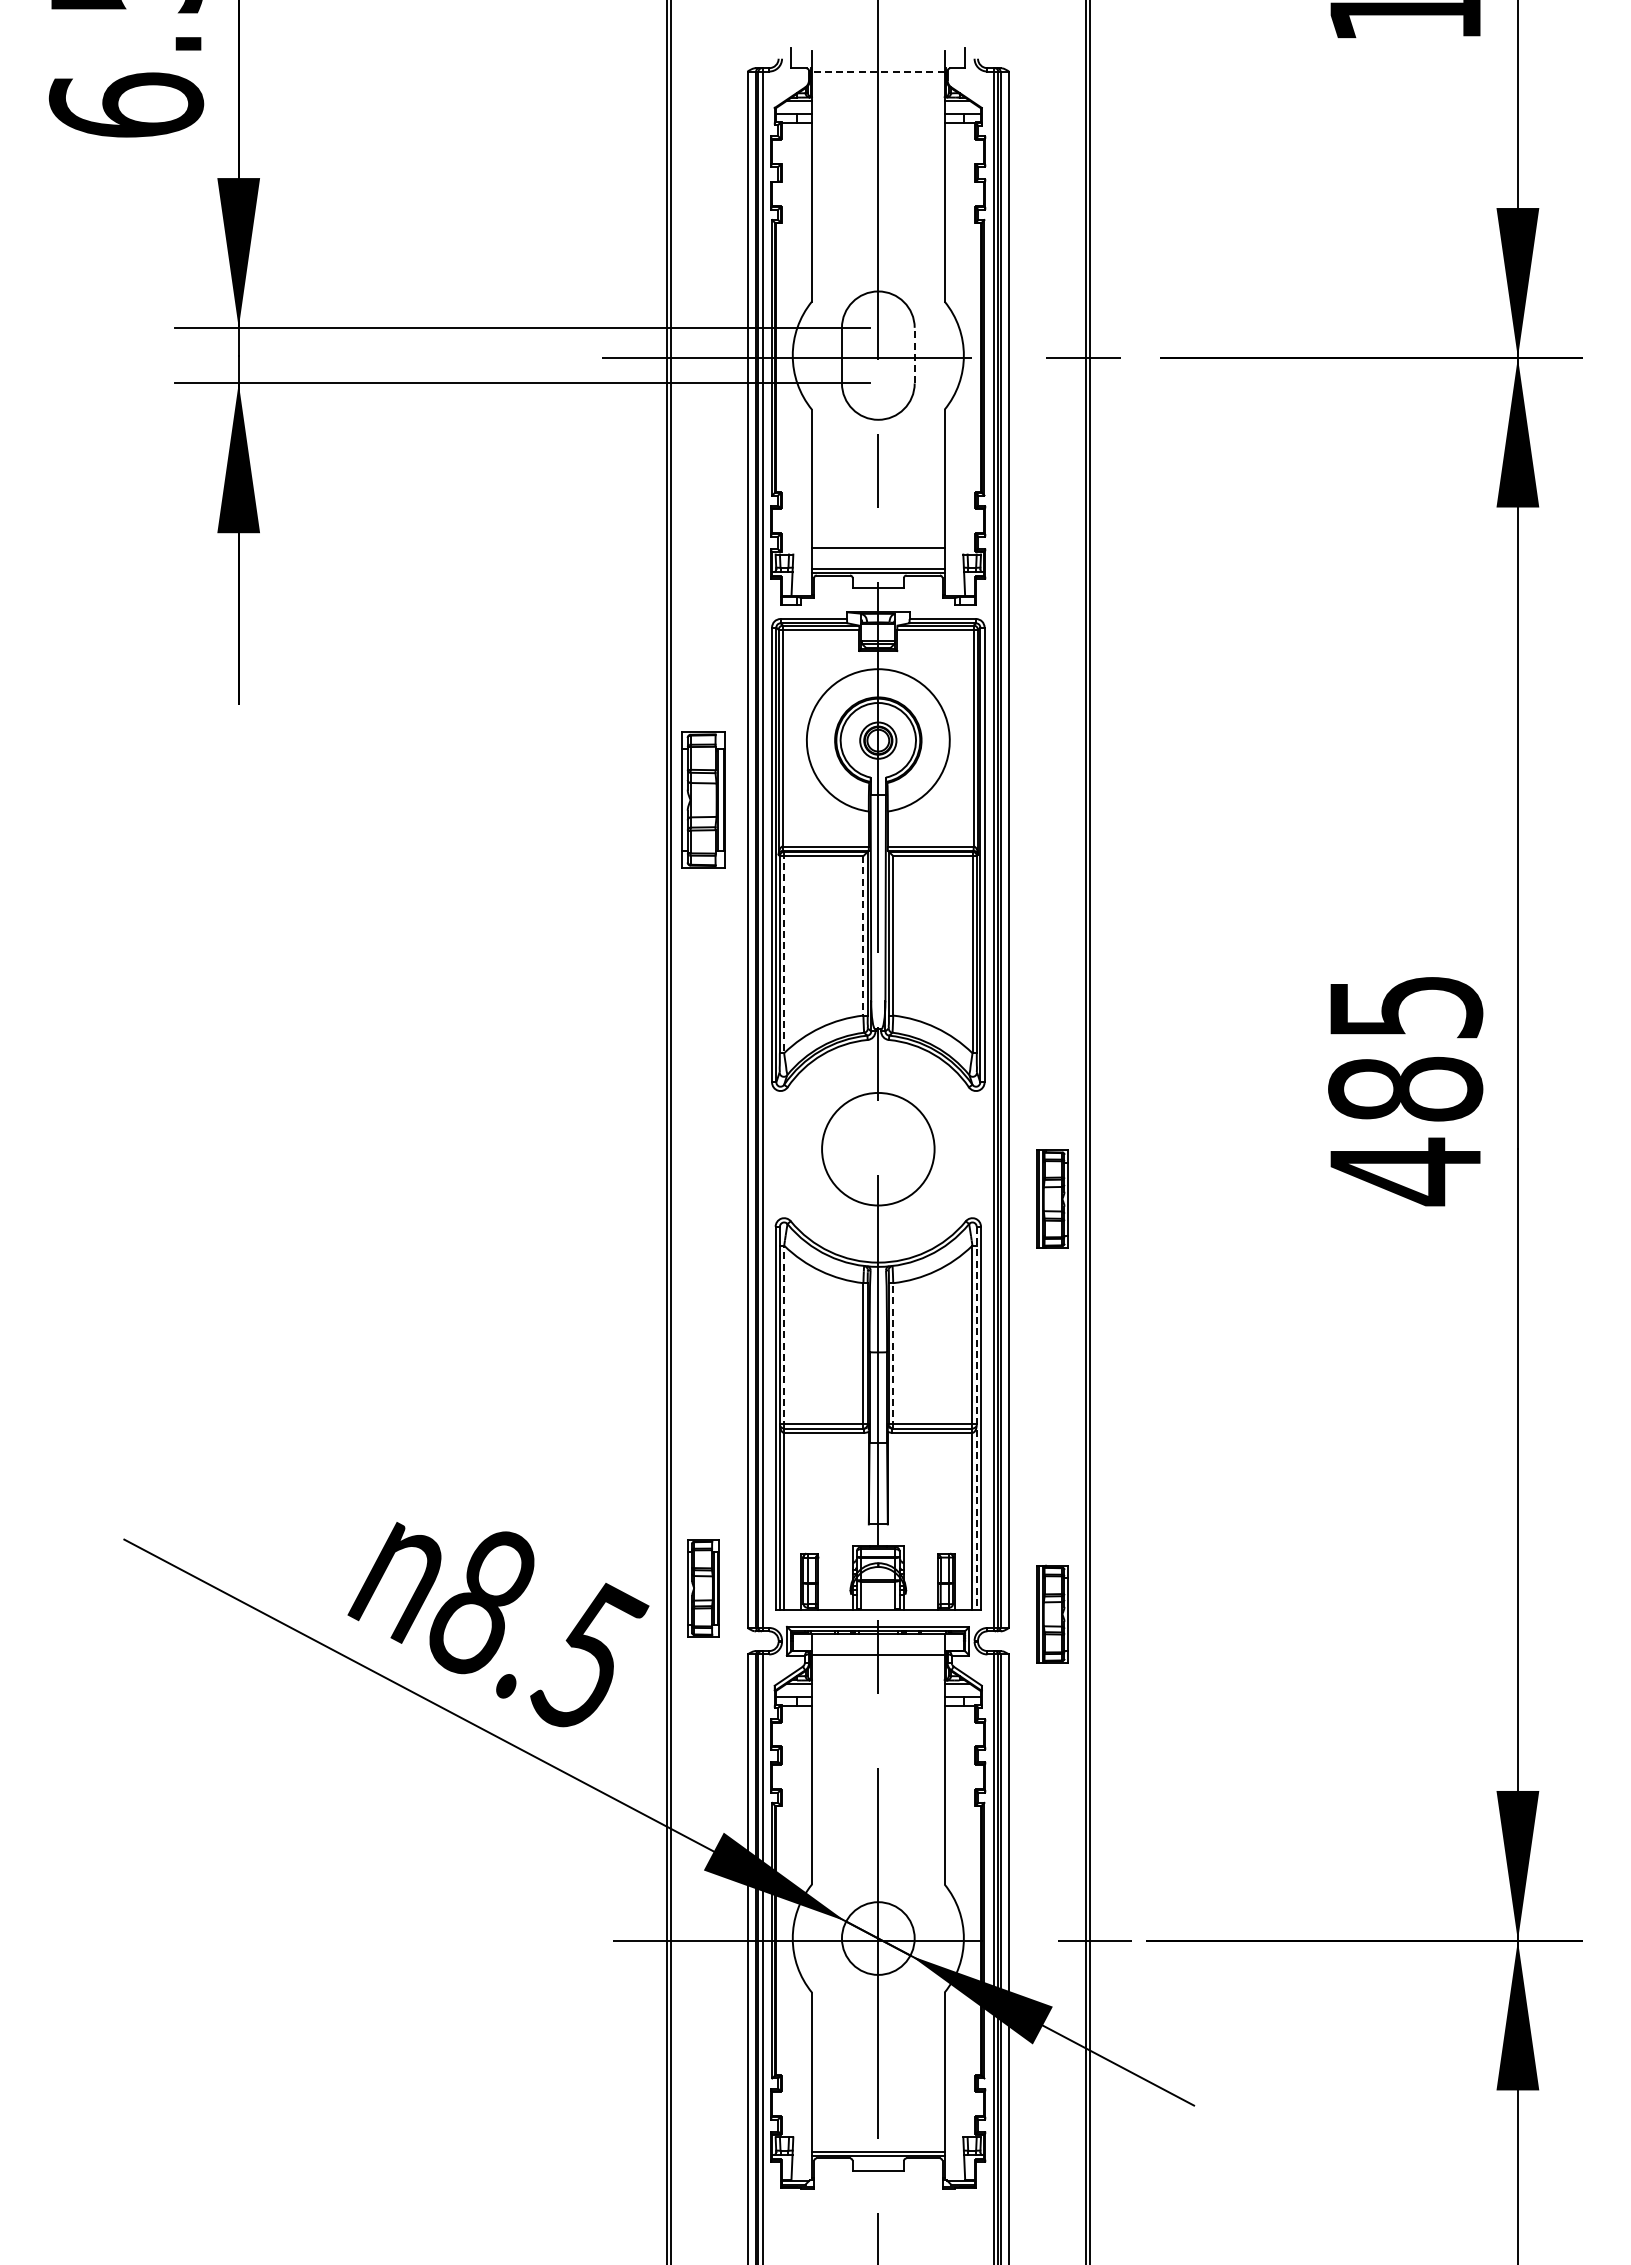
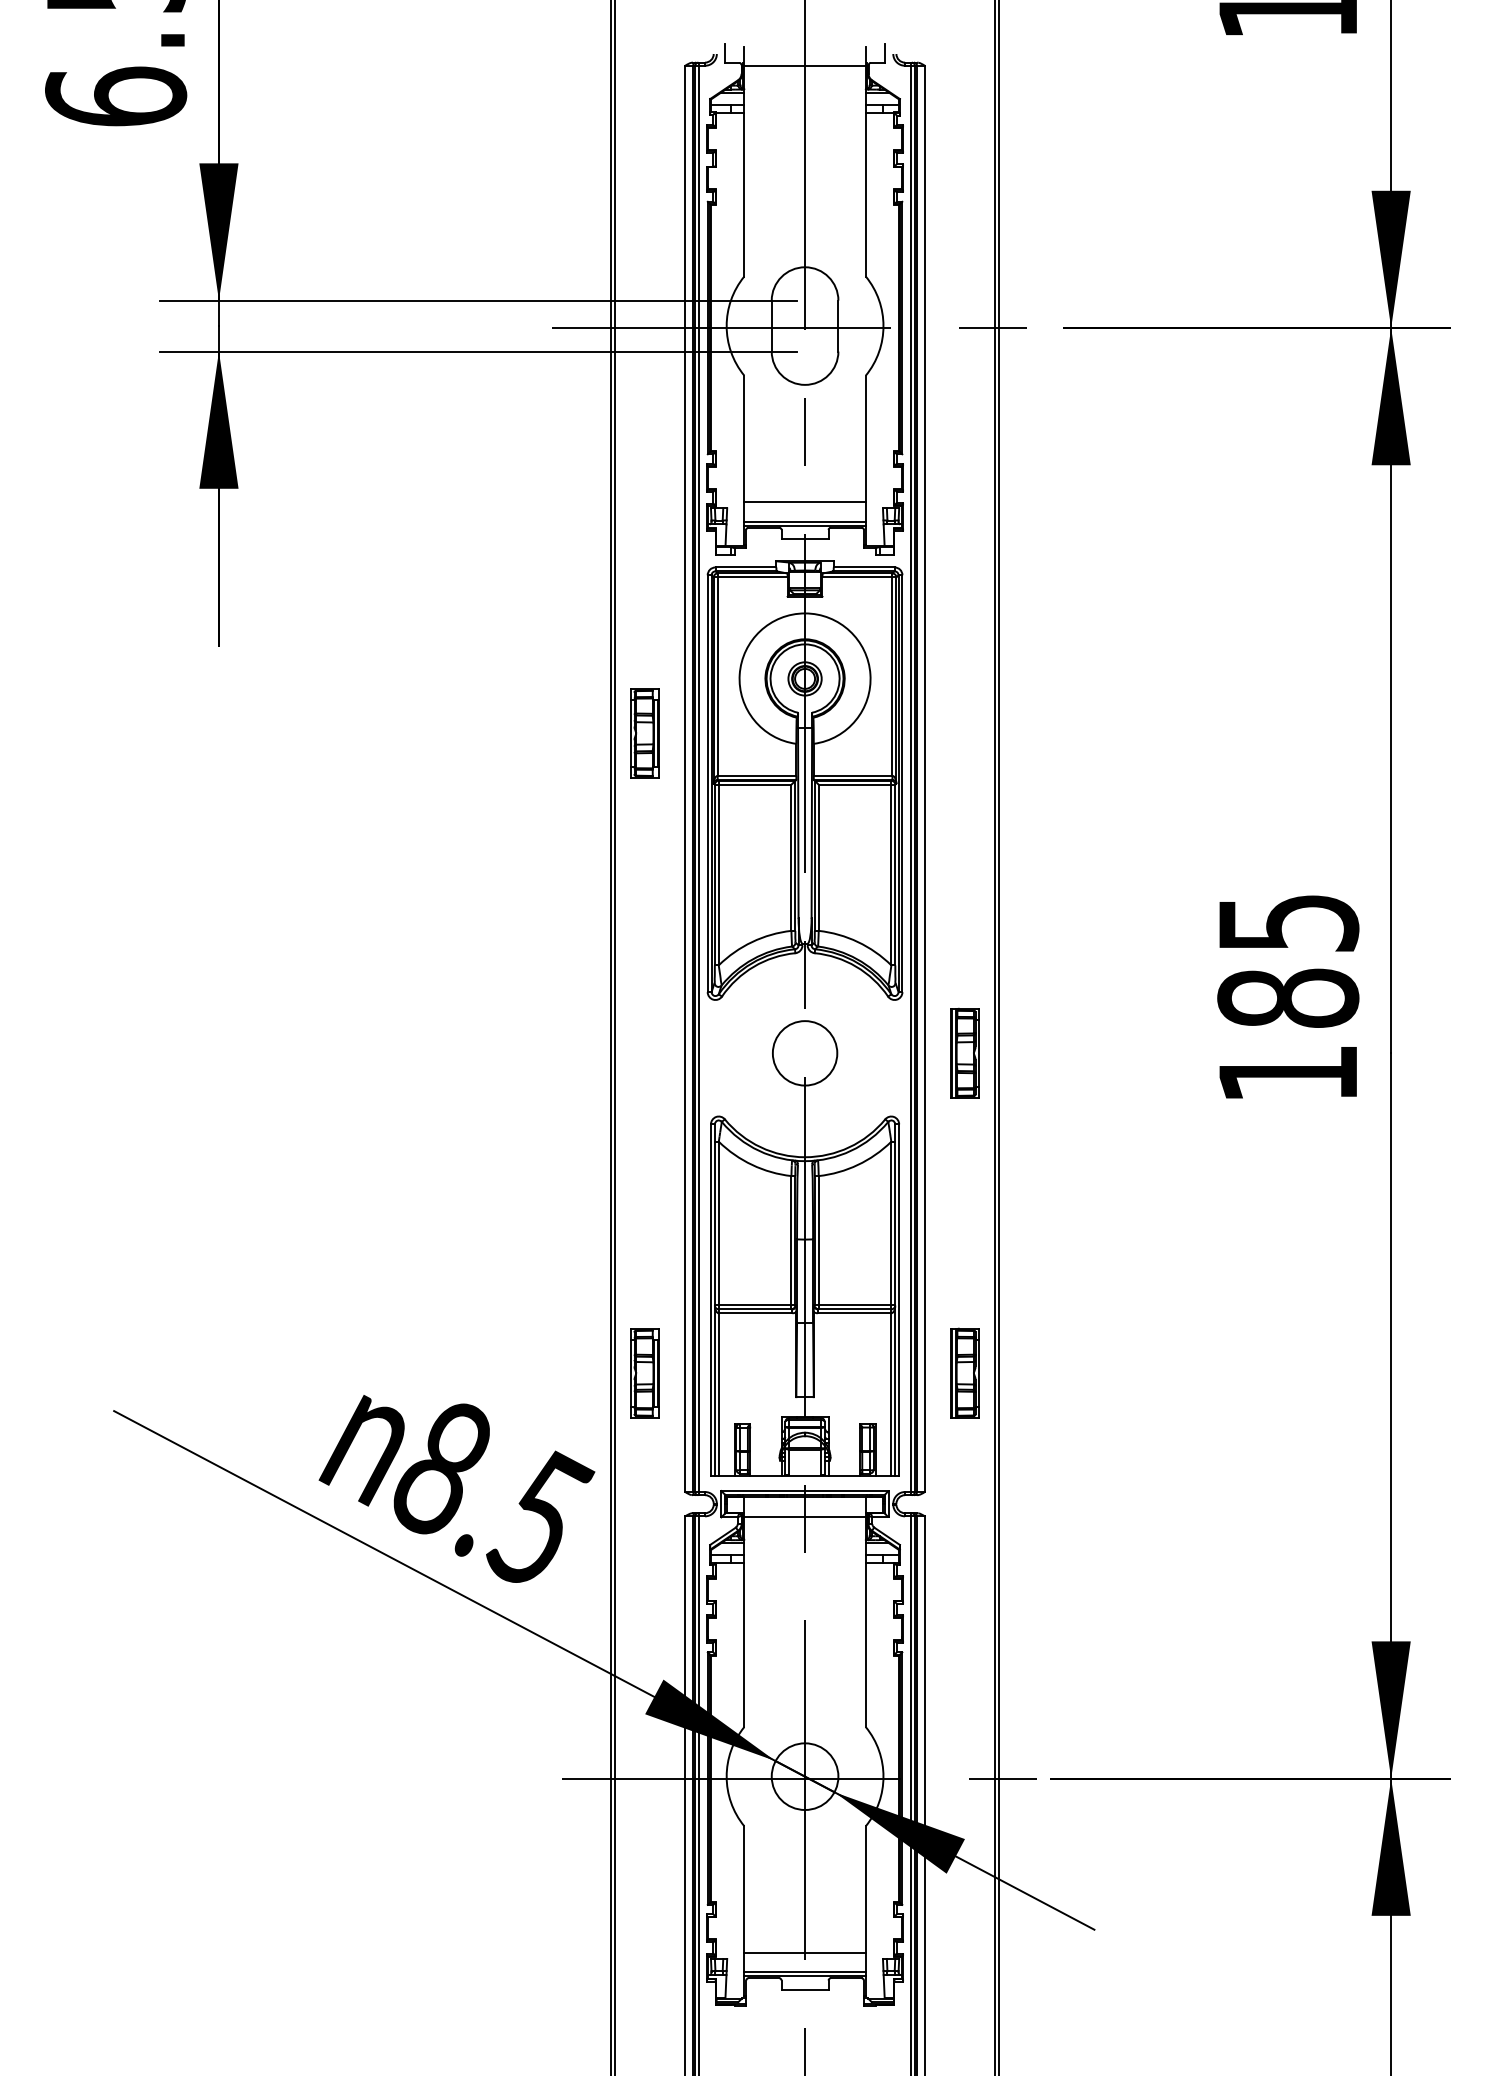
line: (877, 72) -> (804, 66), dashed -> solid
line: (914, 355) -> (838, 325), dashed -> solid
part: (703, 799) -> (644, 732), size x0.71
line: (863, 935) -> (791, 857), dashed -> solid
line: (784, 952) -> (719, 873), dashed -> solid
circle: (878, 1149) -> (805, 1053), size x0.62
text: (1405, 1171) -> (1288, 1073), 485 -> 185
part: (1052, 1198) -> (964, 1052), moved
line: (784, 1336) -> (719, 1224), dashed -> solid
line: (893, 1355) -> (818, 1242), dashed -> solid
line: (976, 1418) -> (895, 1300), dashed -> solid
part: (703, 1588) -> (644, 1373), moved
part: (1052, 1613) -> (964, 1372), moved
line: (878, 2130) -> (805, 1952), added

